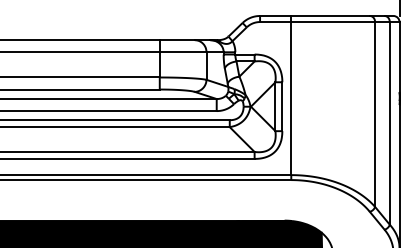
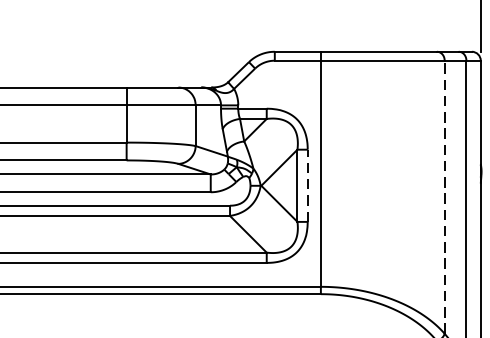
line: (282, 106) -> (307, 185), solid -> dashed
line: (375, 113) -> (445, 195), solid -> dashed

